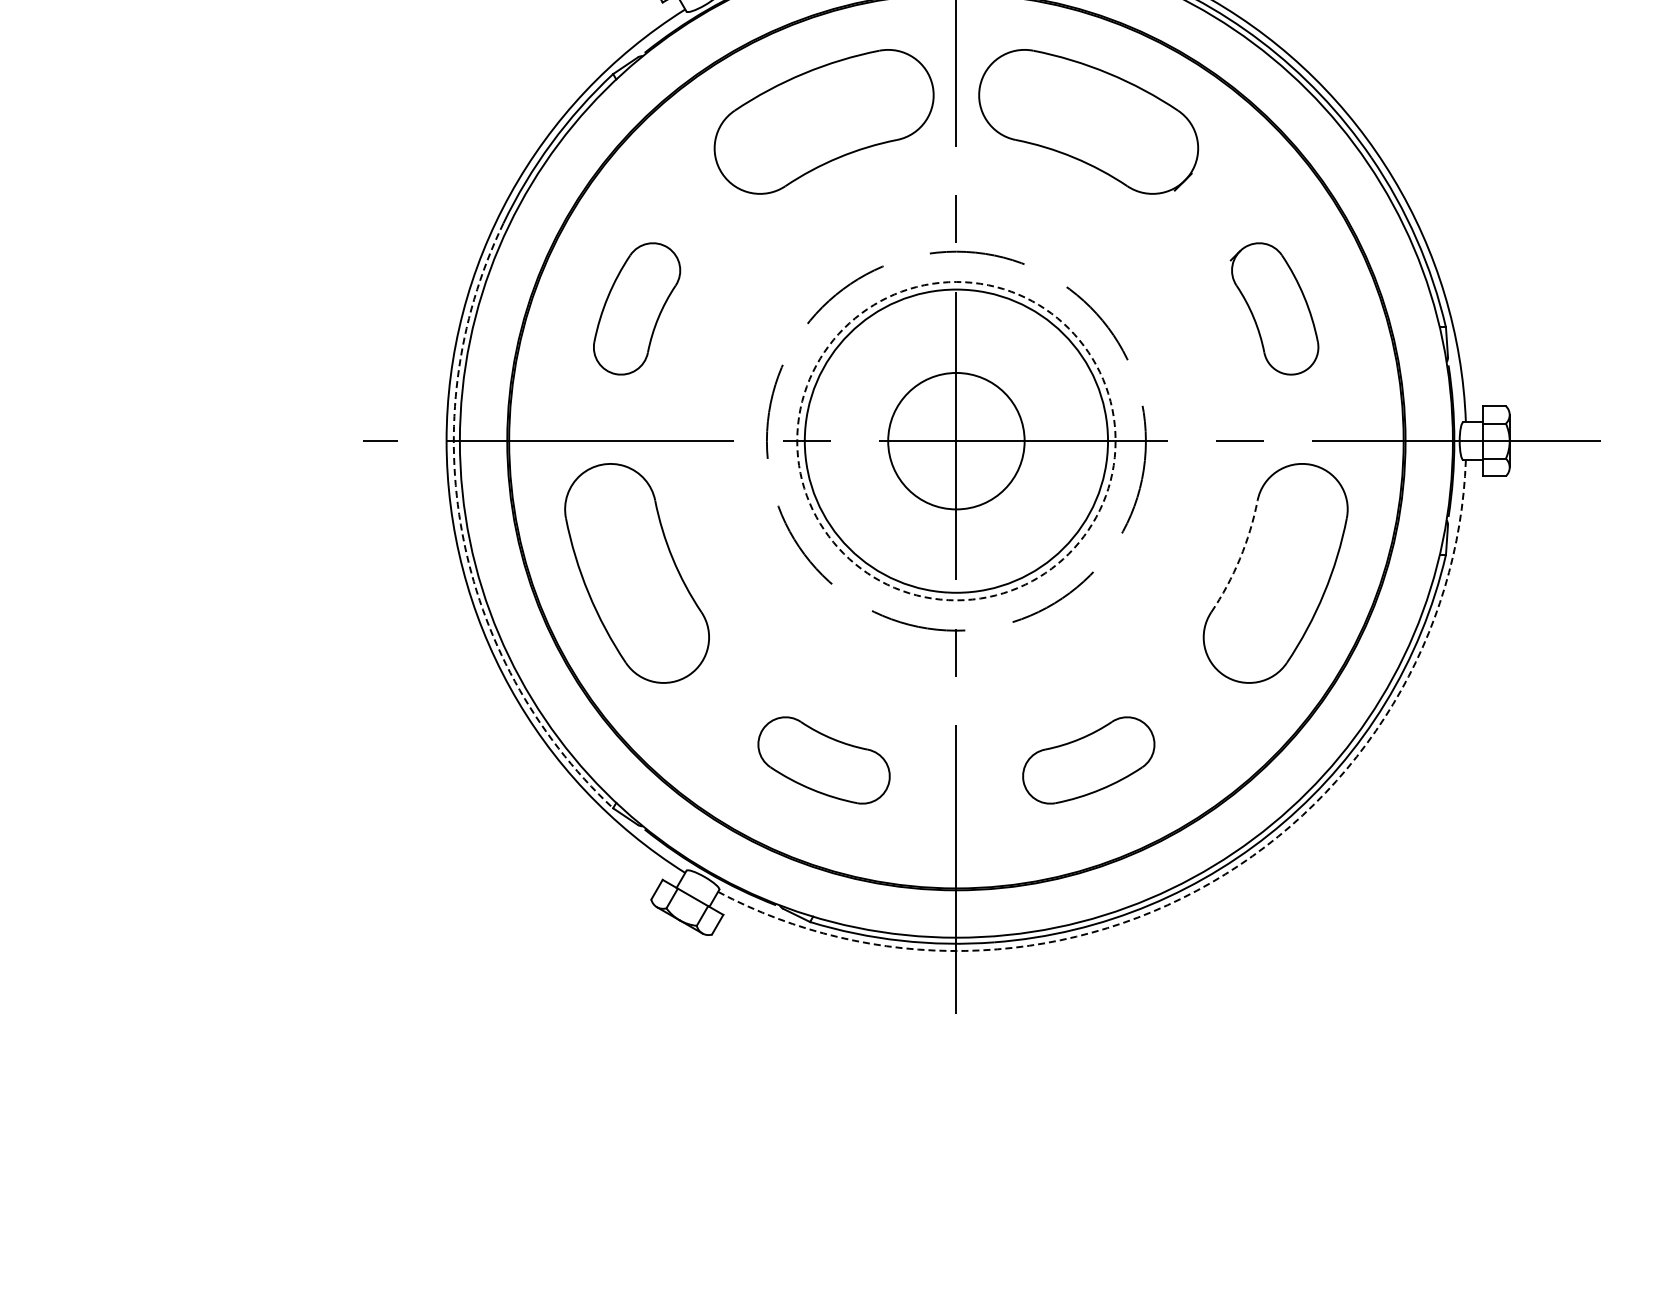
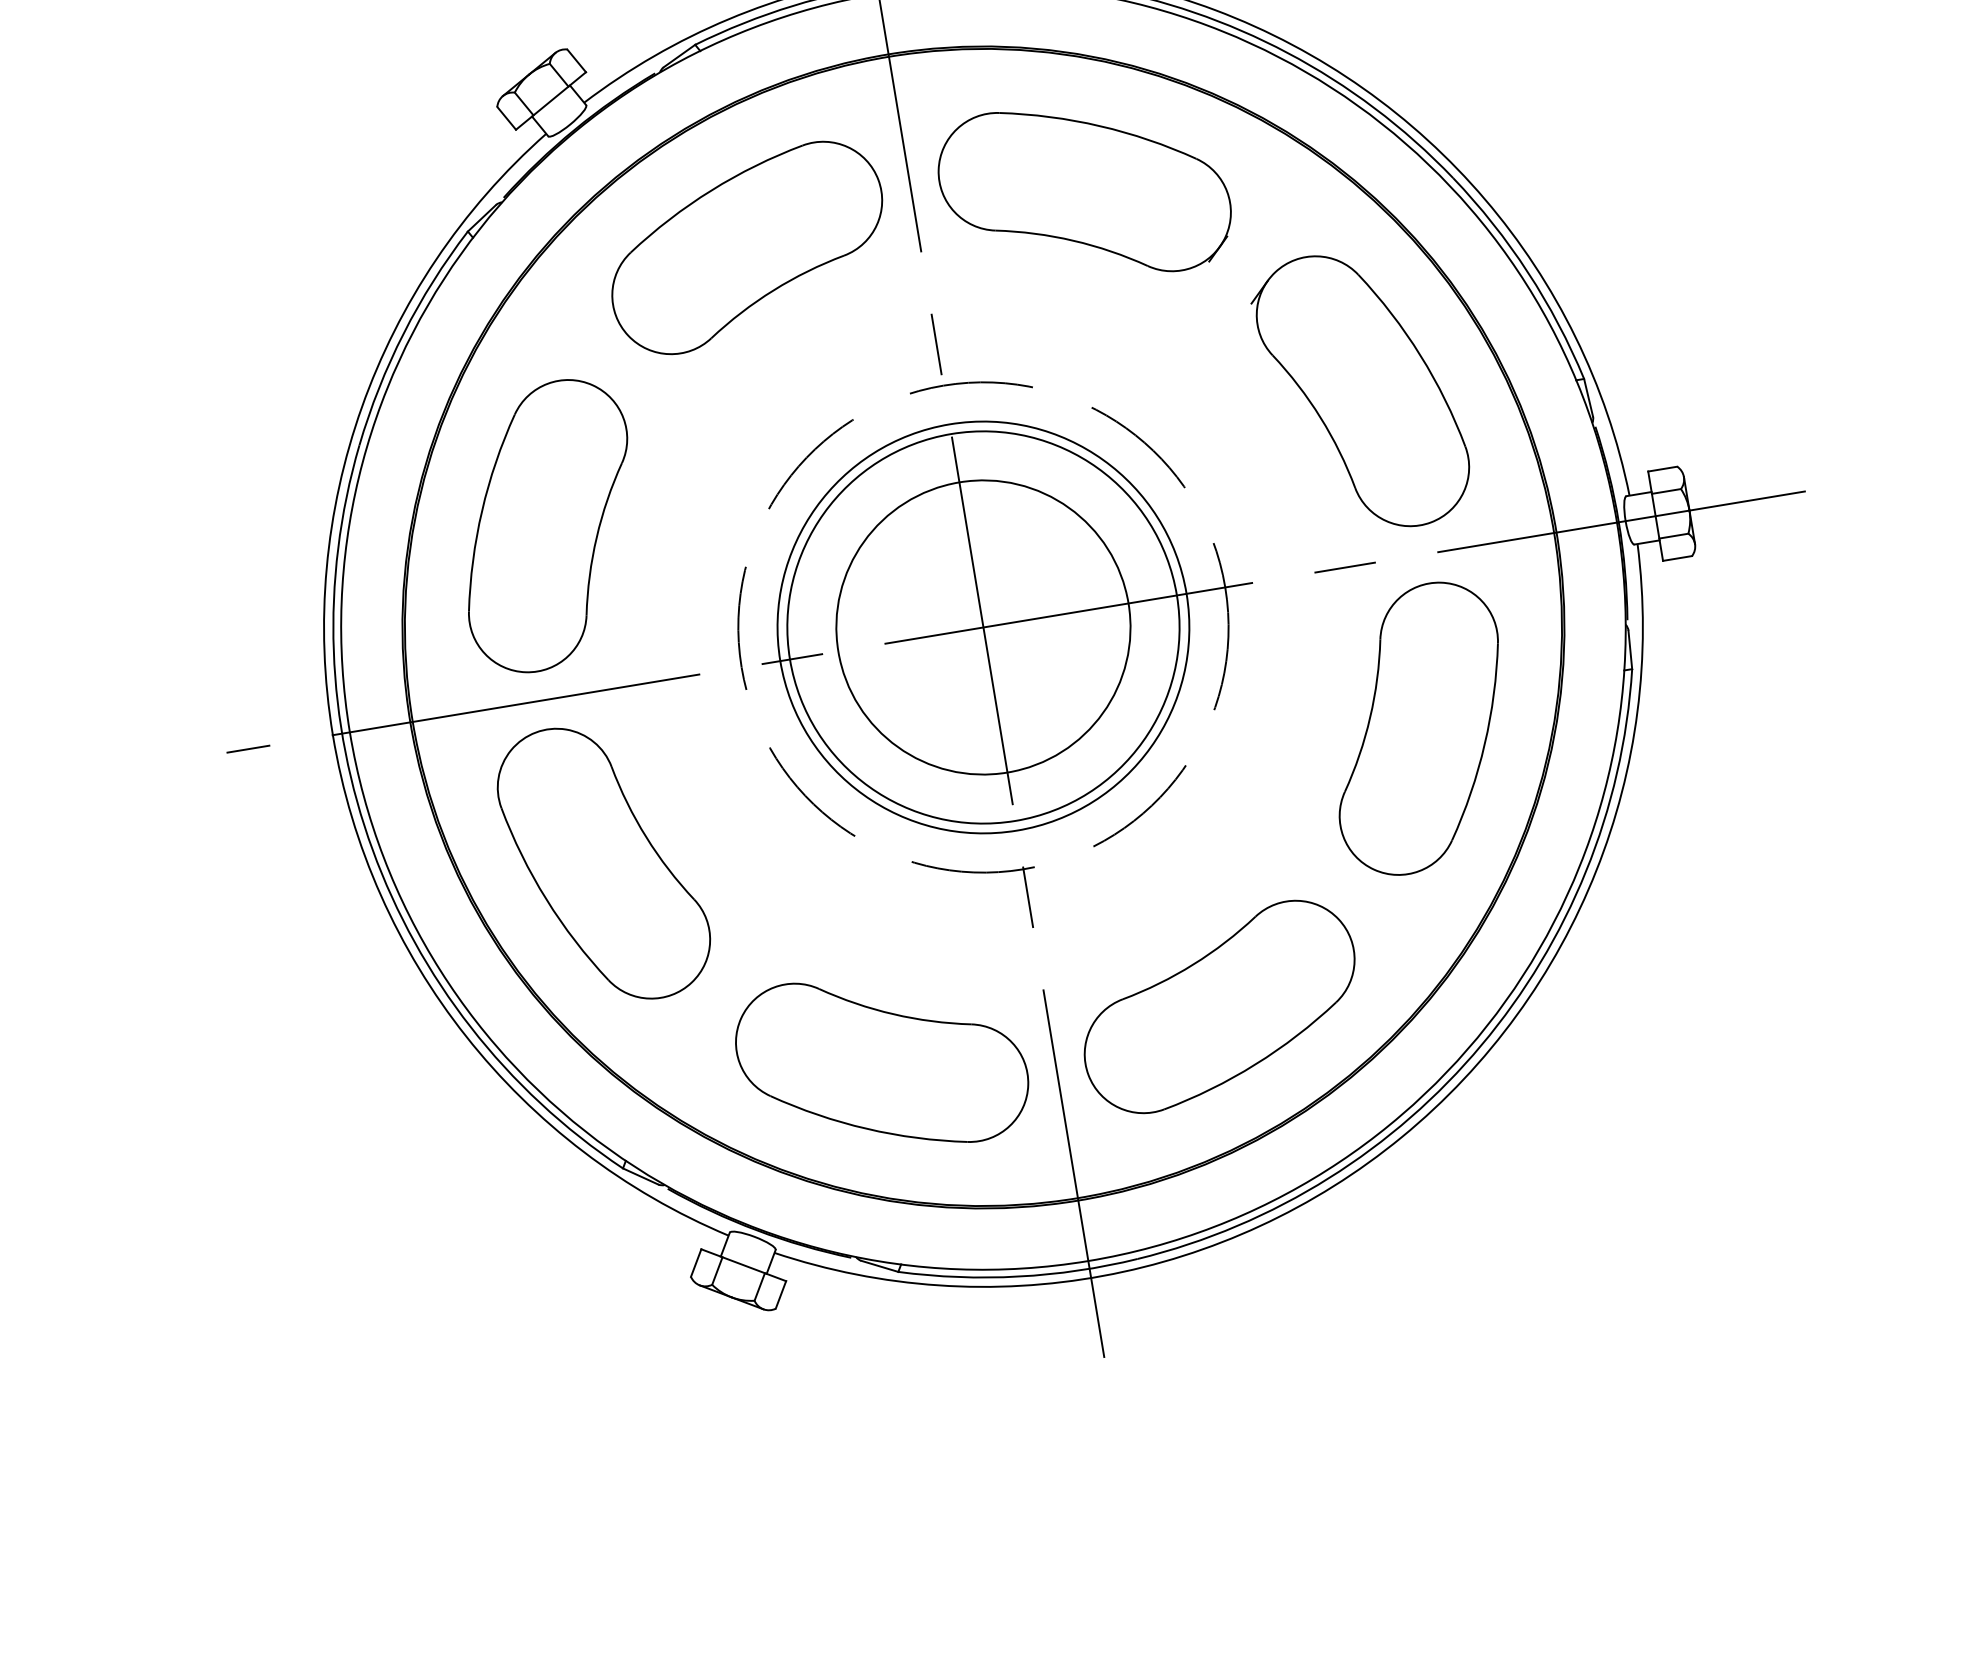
part: (636, 308) -> (547, 525), size x1.67
part: (1274, 308) -> (1361, 390), size x1.67
circle: (956, 440) -> (983, 626), size x1.67
circle: (956, 441) -> (983, 627), dashed -> solid
arc: (462, 533) -> (372, 849), dashed -> solid
arc: (1240, 558) -> (1370, 717), dashed -> solid
part: (823, 760) -> (881, 1063), size x1.67
part: (1088, 760) -> (1219, 1007), size x1.67
arc: (1211, 882) -> (1402, 1136), dashed -> solid

